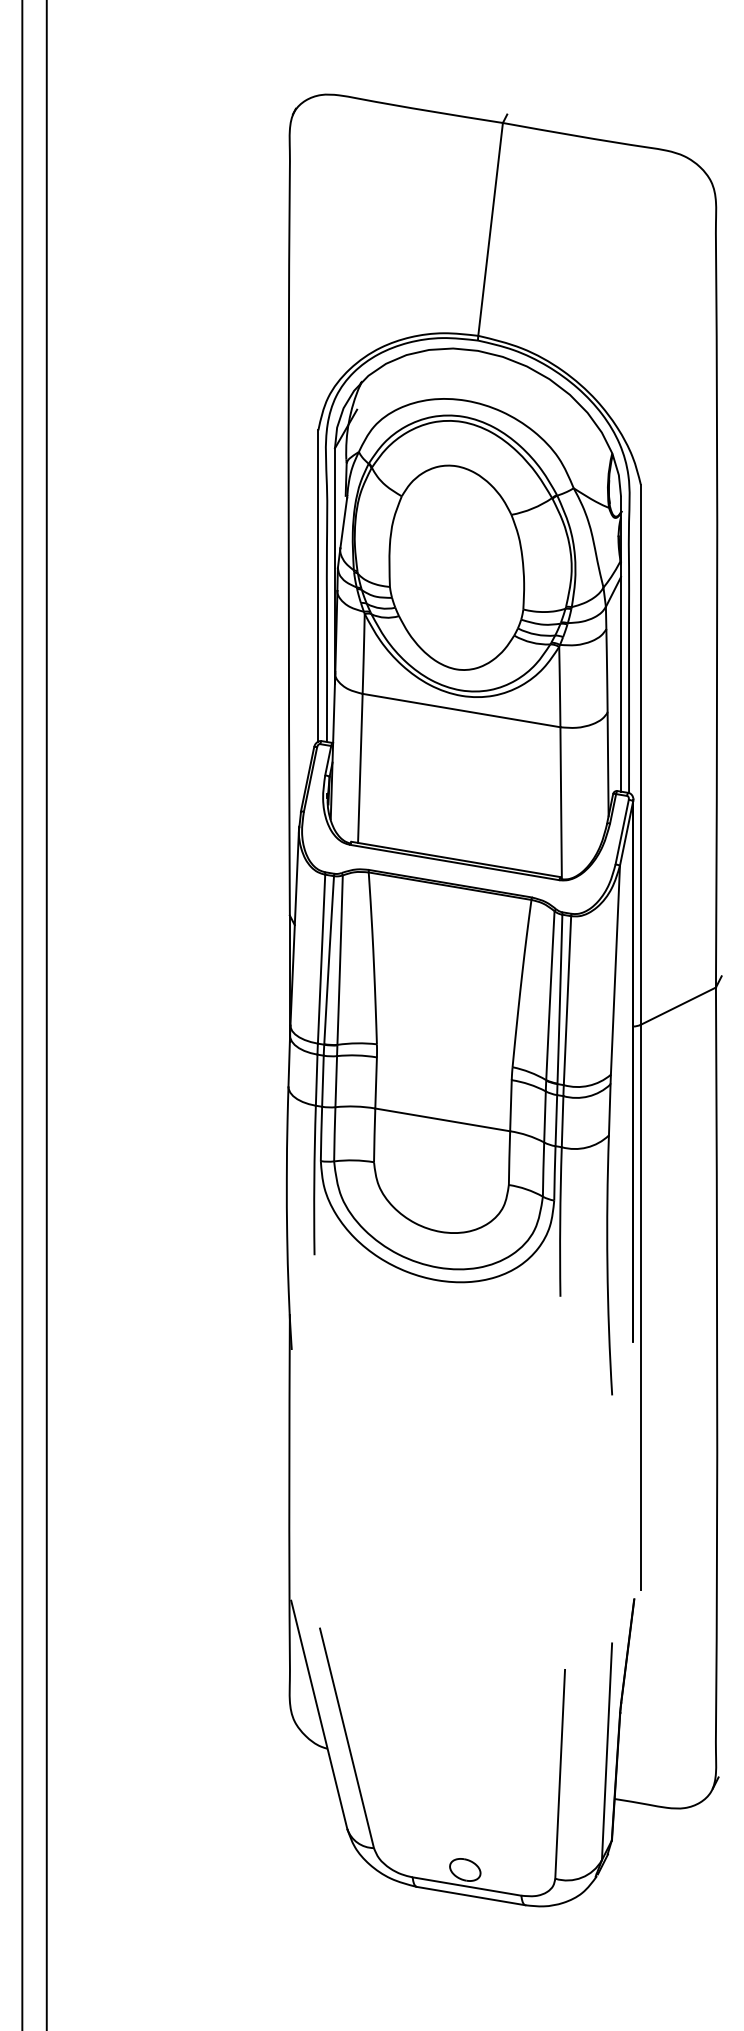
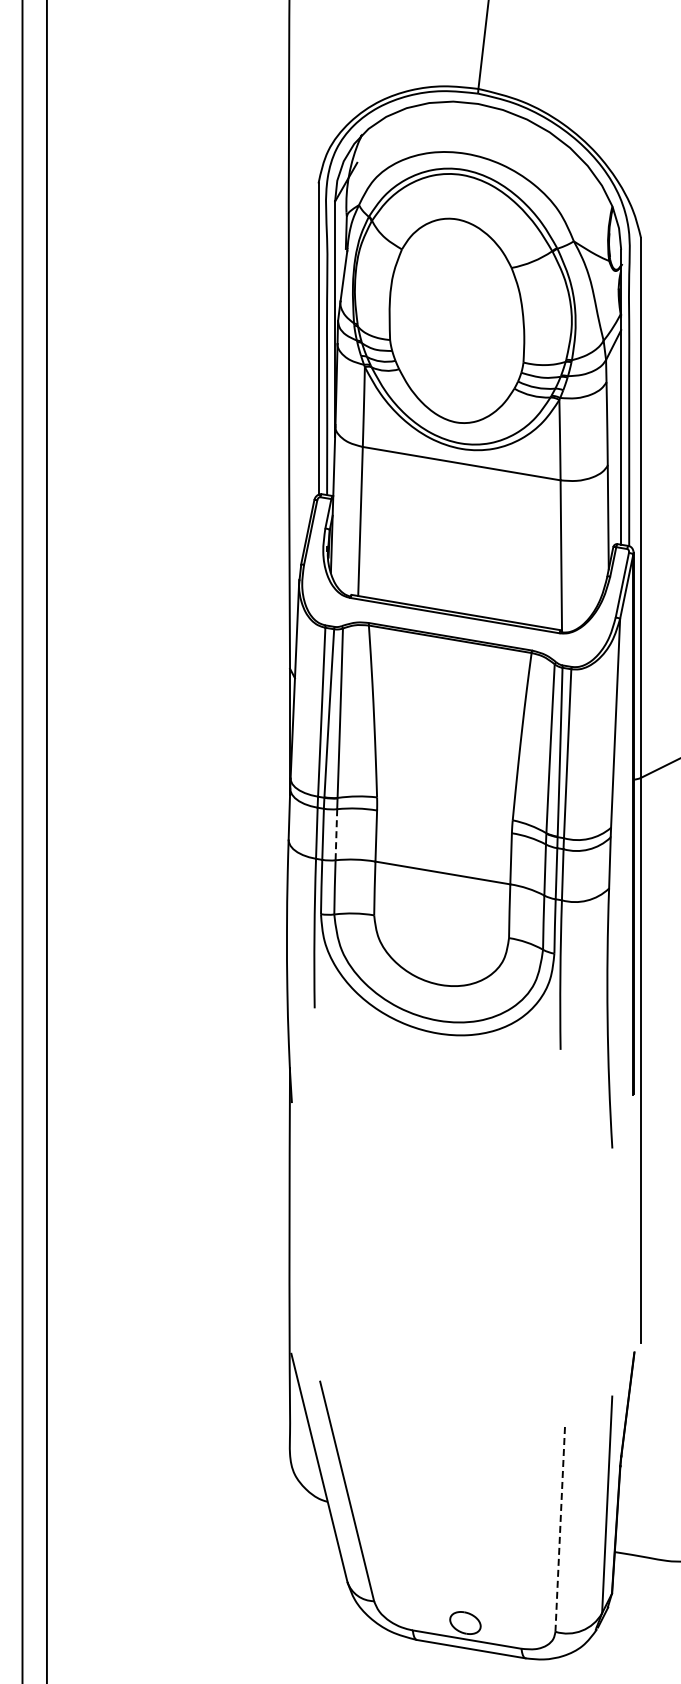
line: (336, 1081) -> (336, 834), solid -> dashed
line: (560, 1773) -> (560, 1526), solid -> dashed

